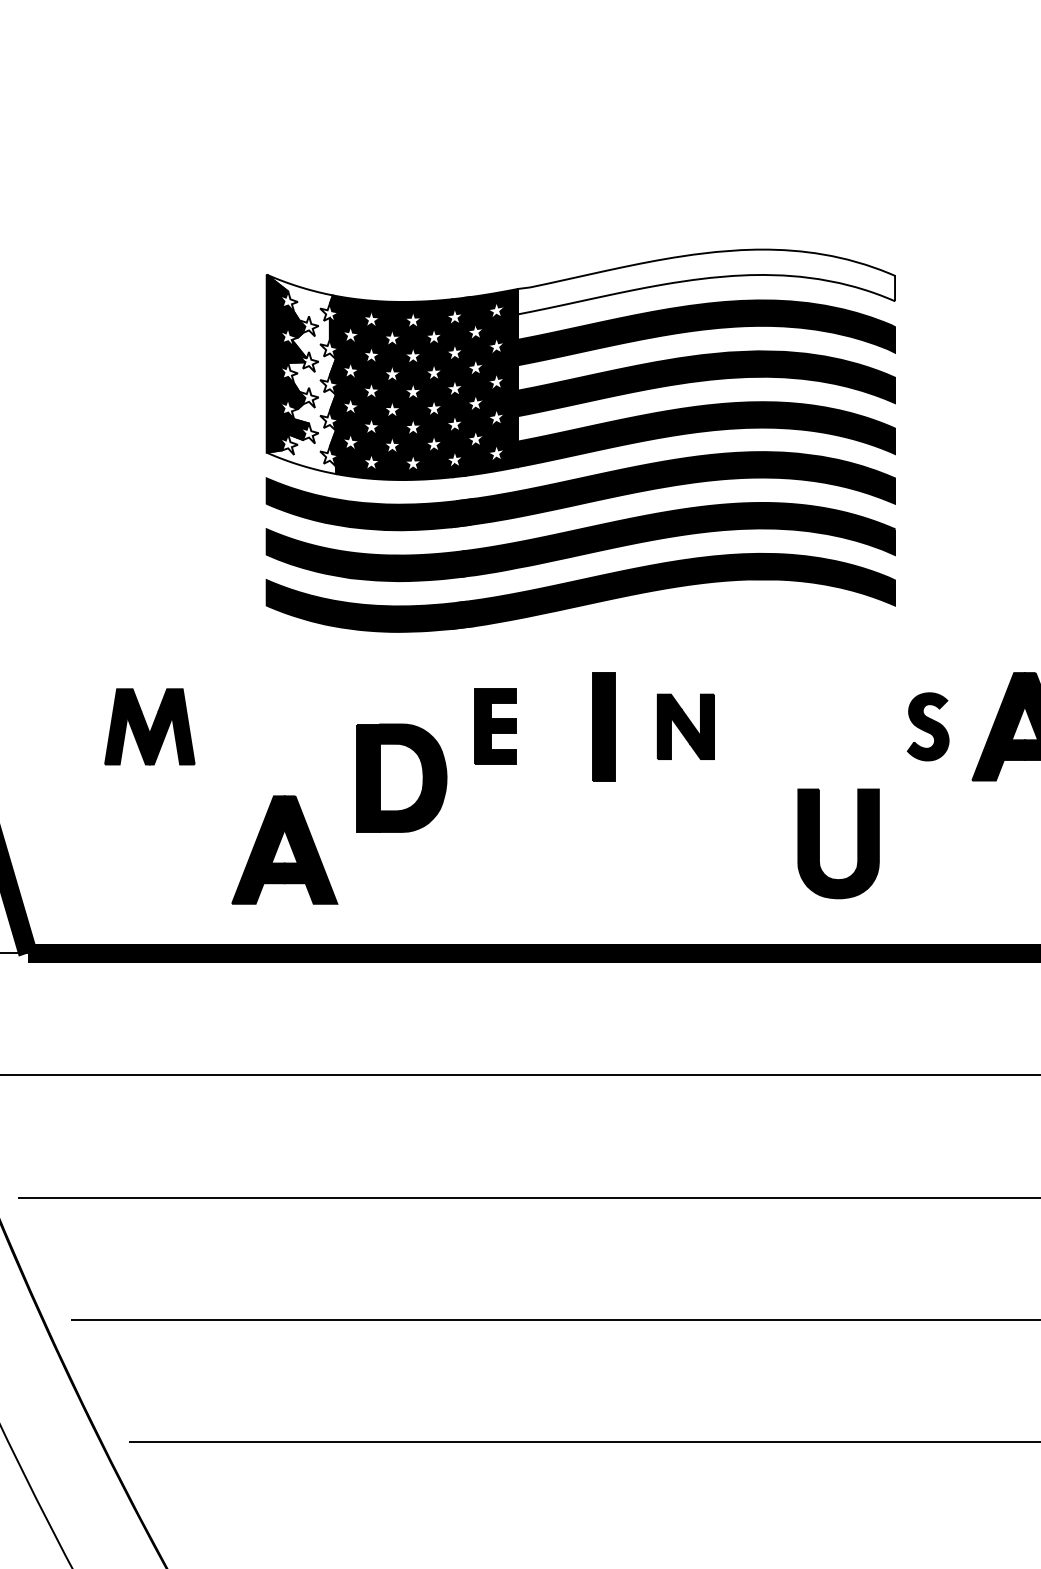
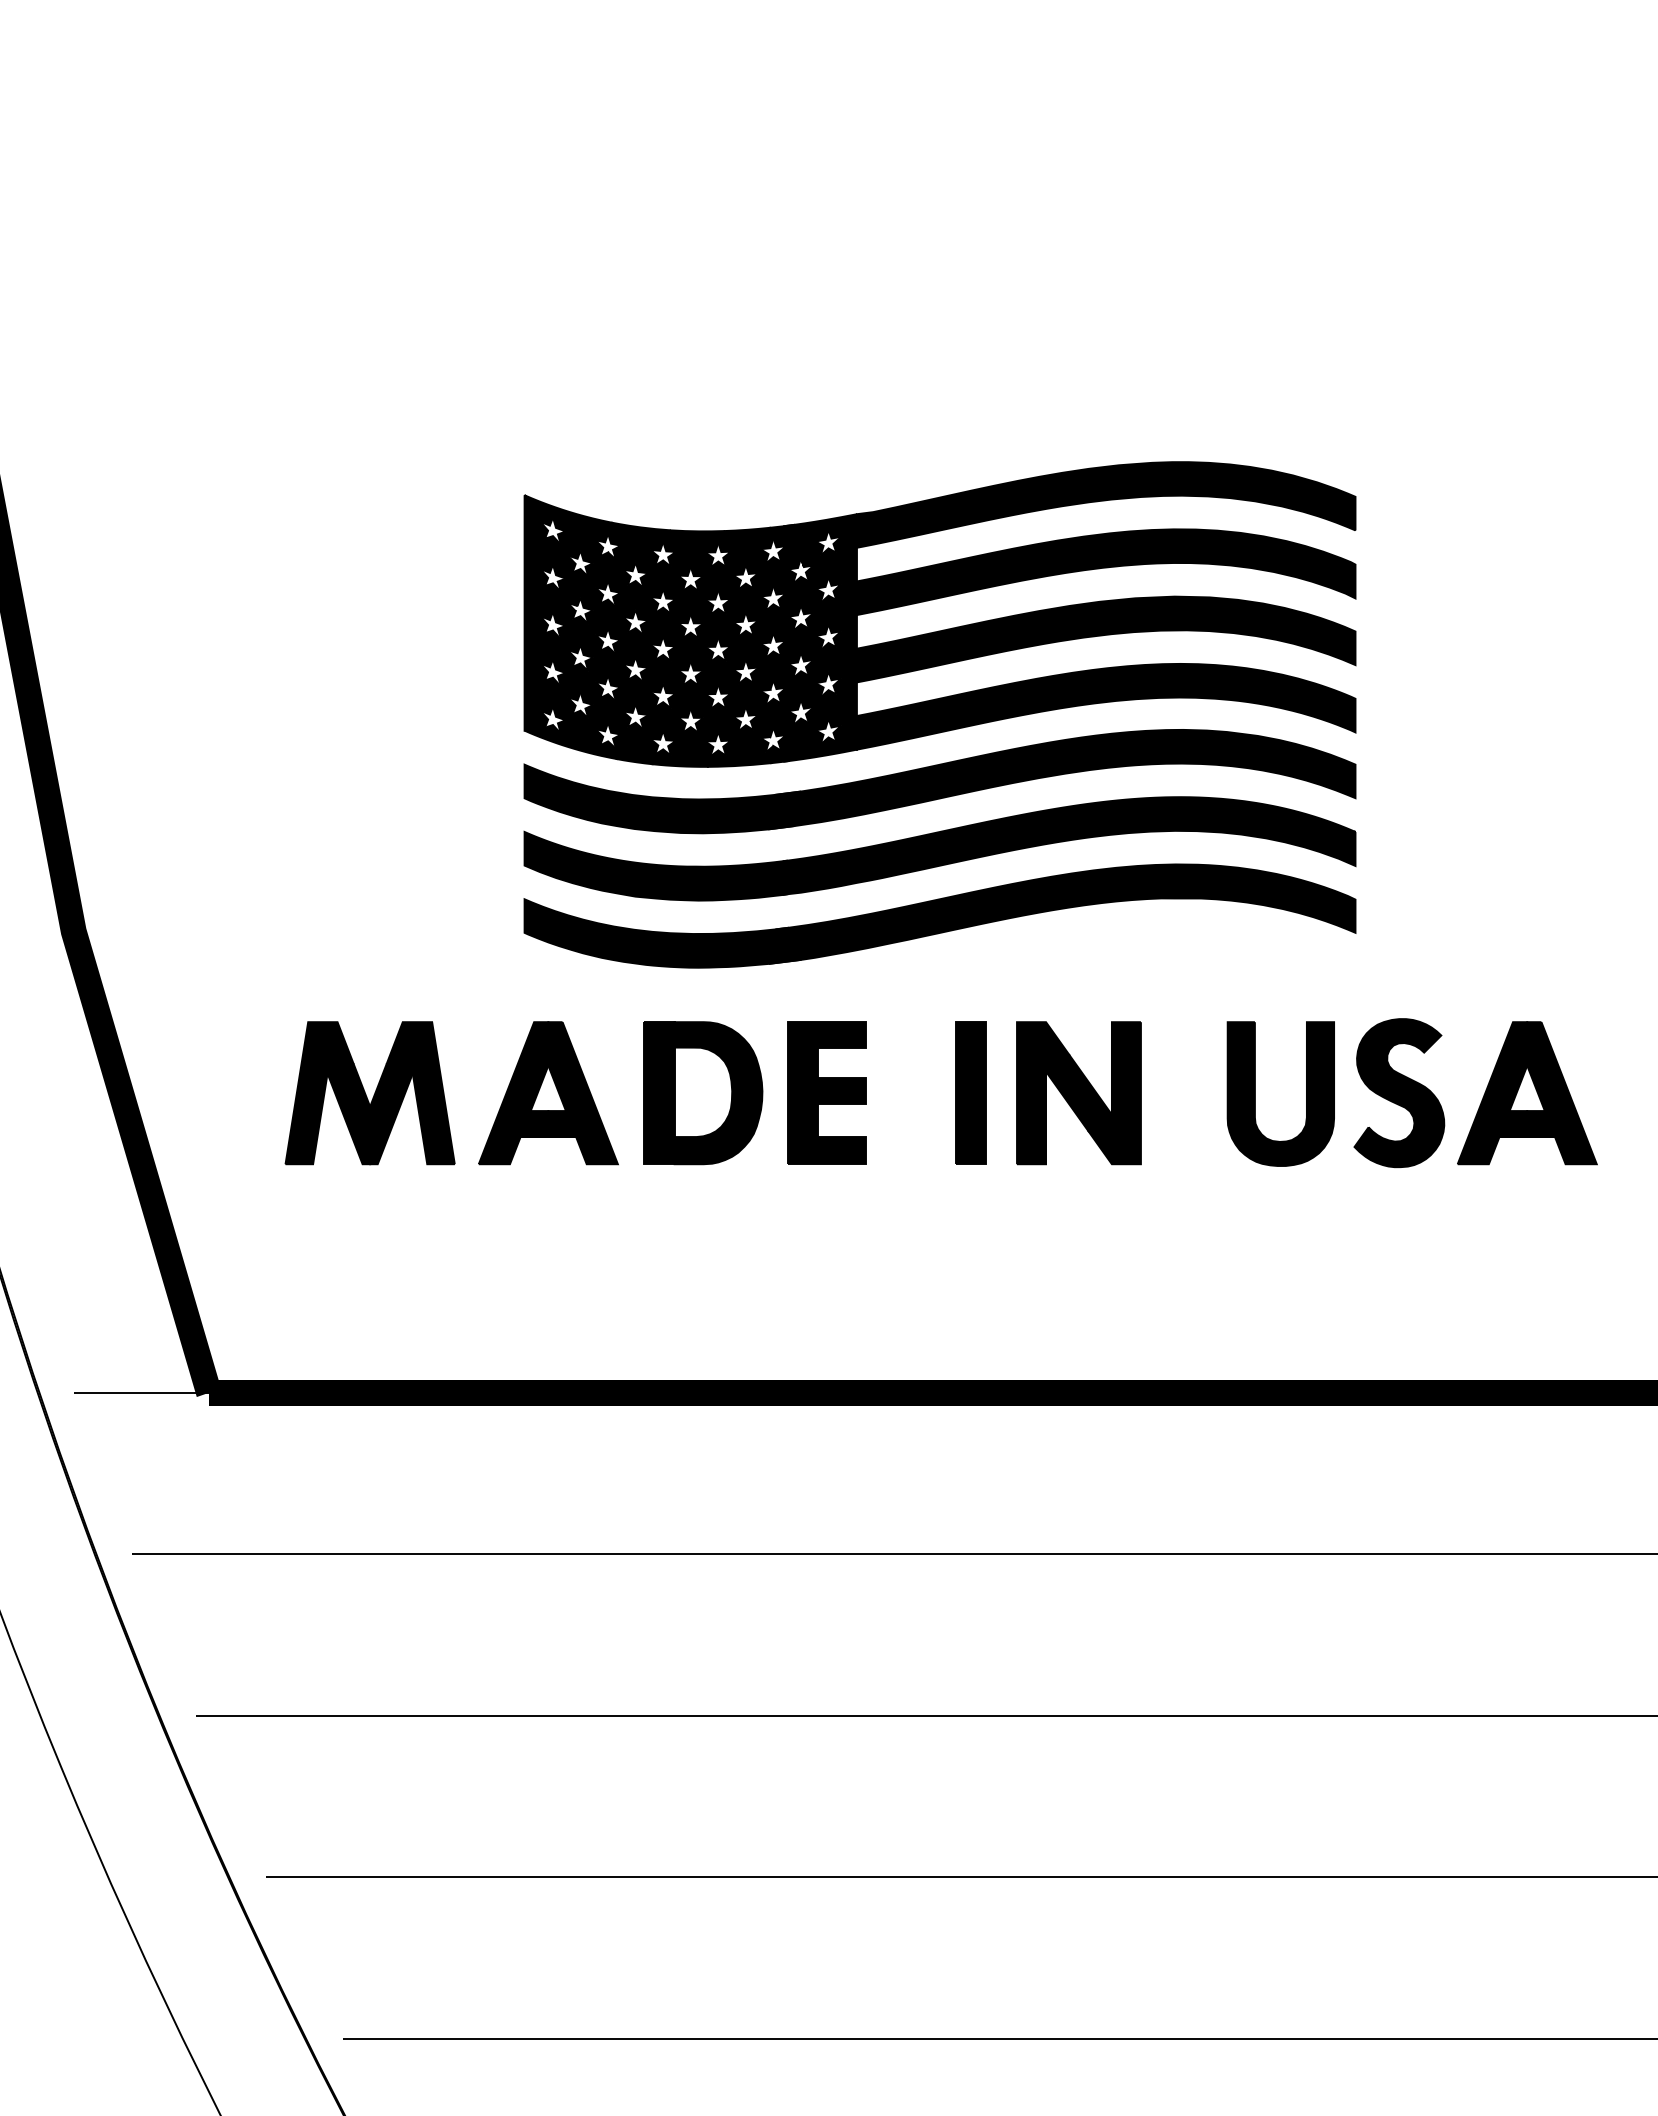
fill: (705, 281) -> (1105, 504), added
fill: (301, 374) -> (570, 627), added
part: (495, 726) -> (826, 1092), size x1.43
part: (149, 727) -> (369, 1093), size x1.43
part: (685, 727) -> (1078, 1093), size x1.67
part: (928, 727) -> (1399, 1093), size x1.67
part: (401, 778) -> (703, 1093), moved
part: (819, 843) -> (1255, 1093), moved
part: (284, 850) -> (548, 1093), moved

